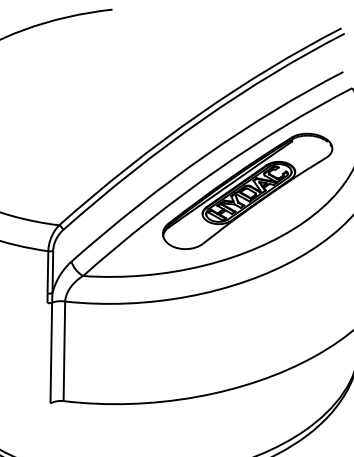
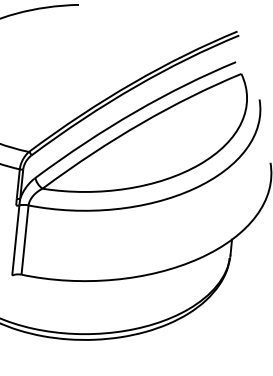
part: (246, 191) -> (161, 139), removed

